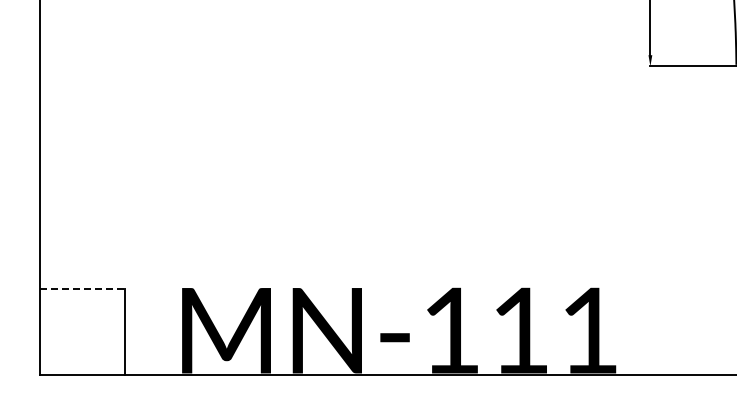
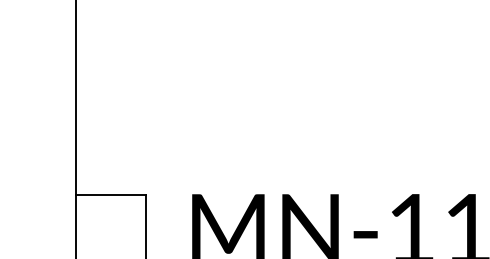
line: (82, 289) -> (111, 195), dashed -> solid

